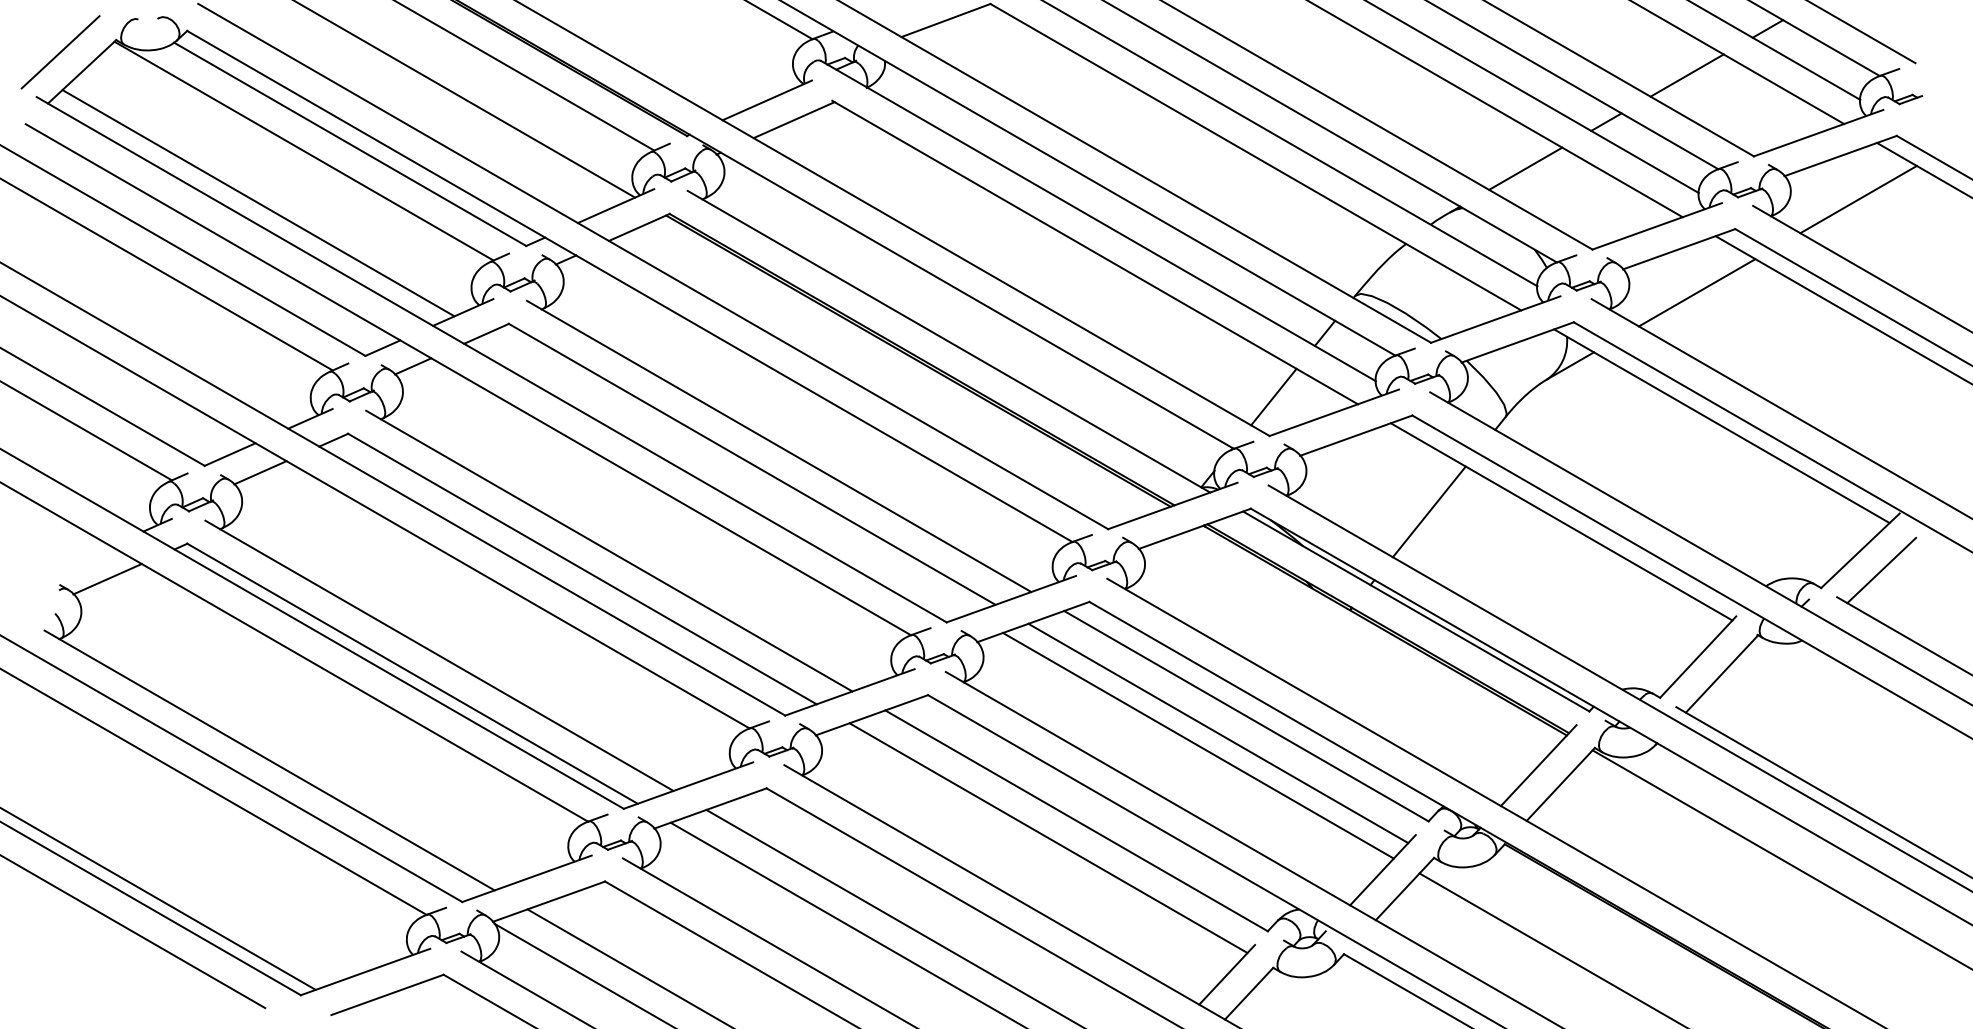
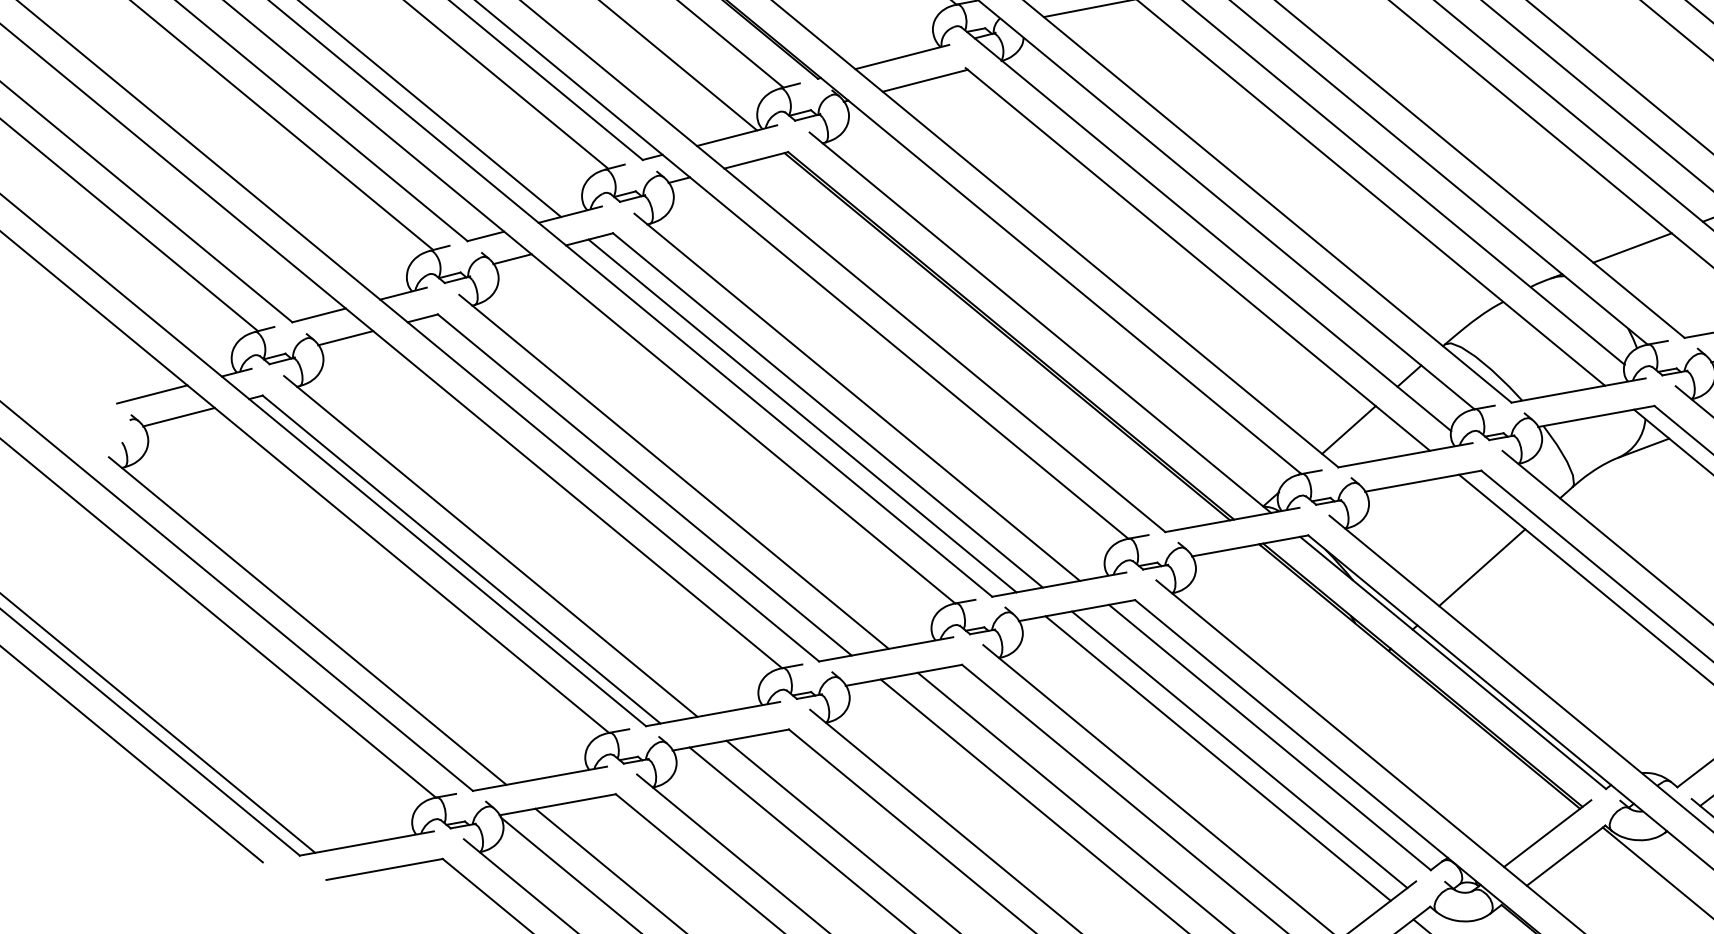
line: (727, 474) -> (802, 416), added
line: (76, 560) -> (151, 393), added

